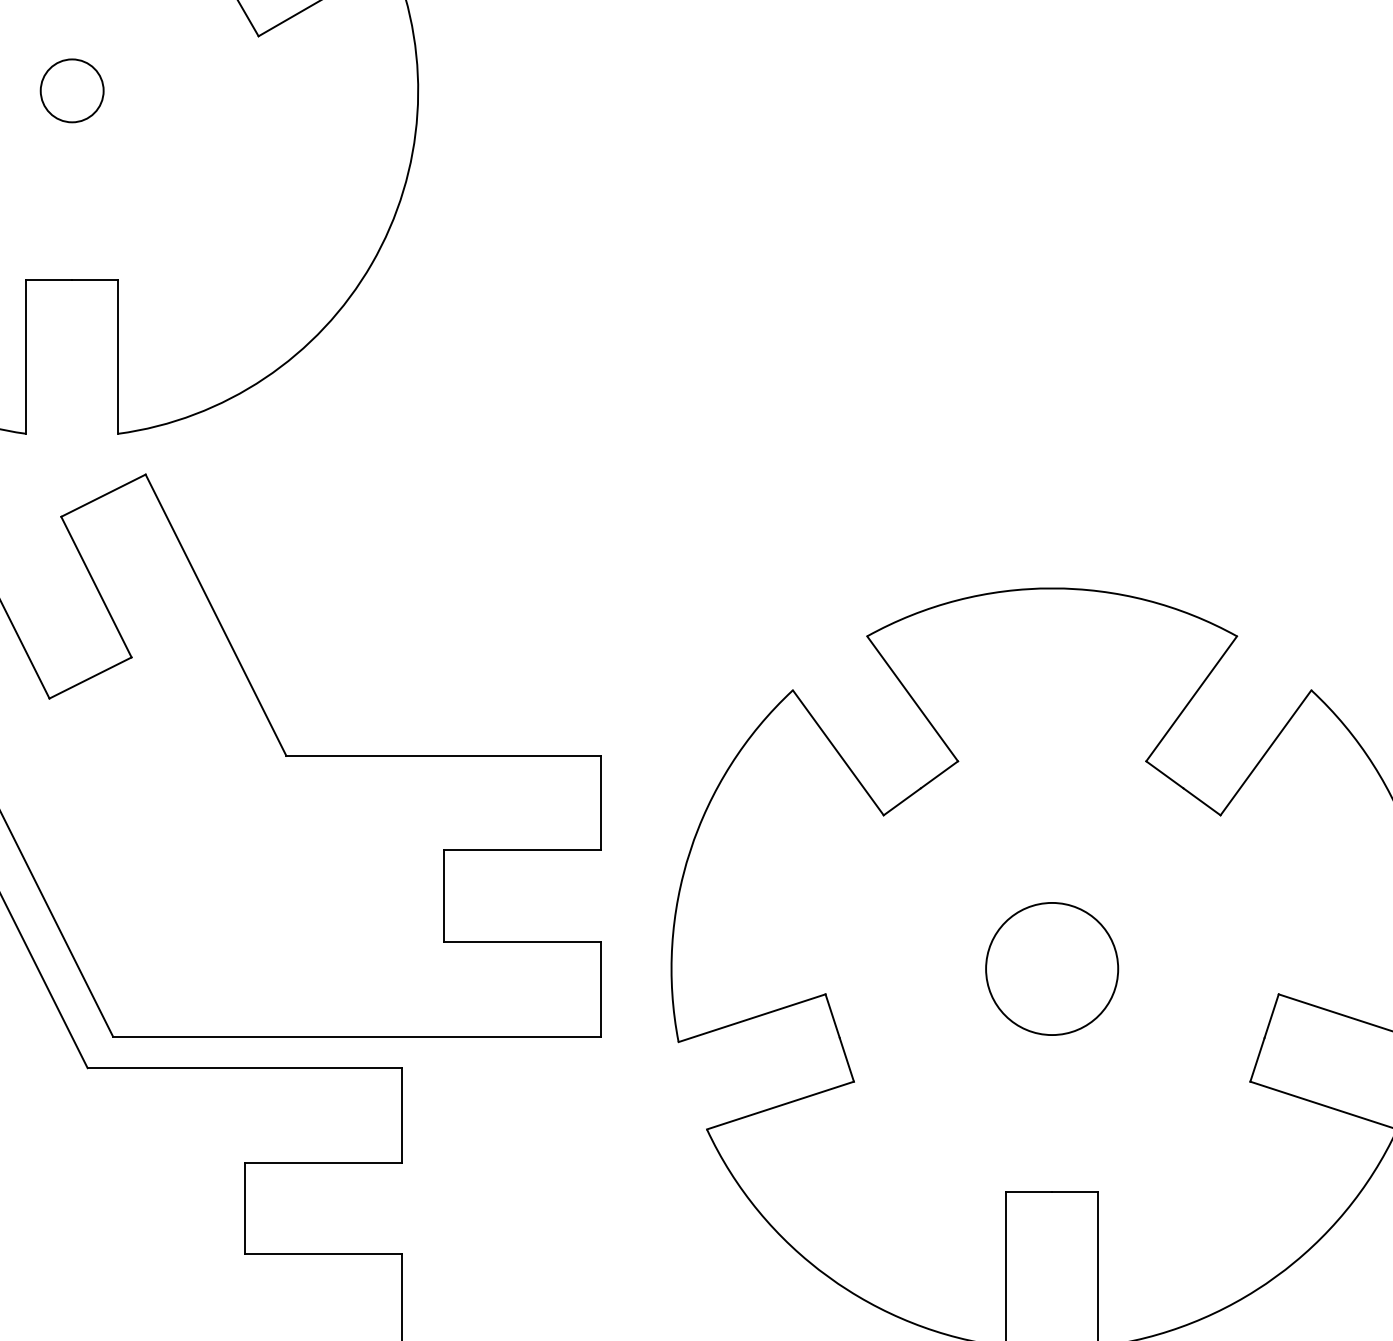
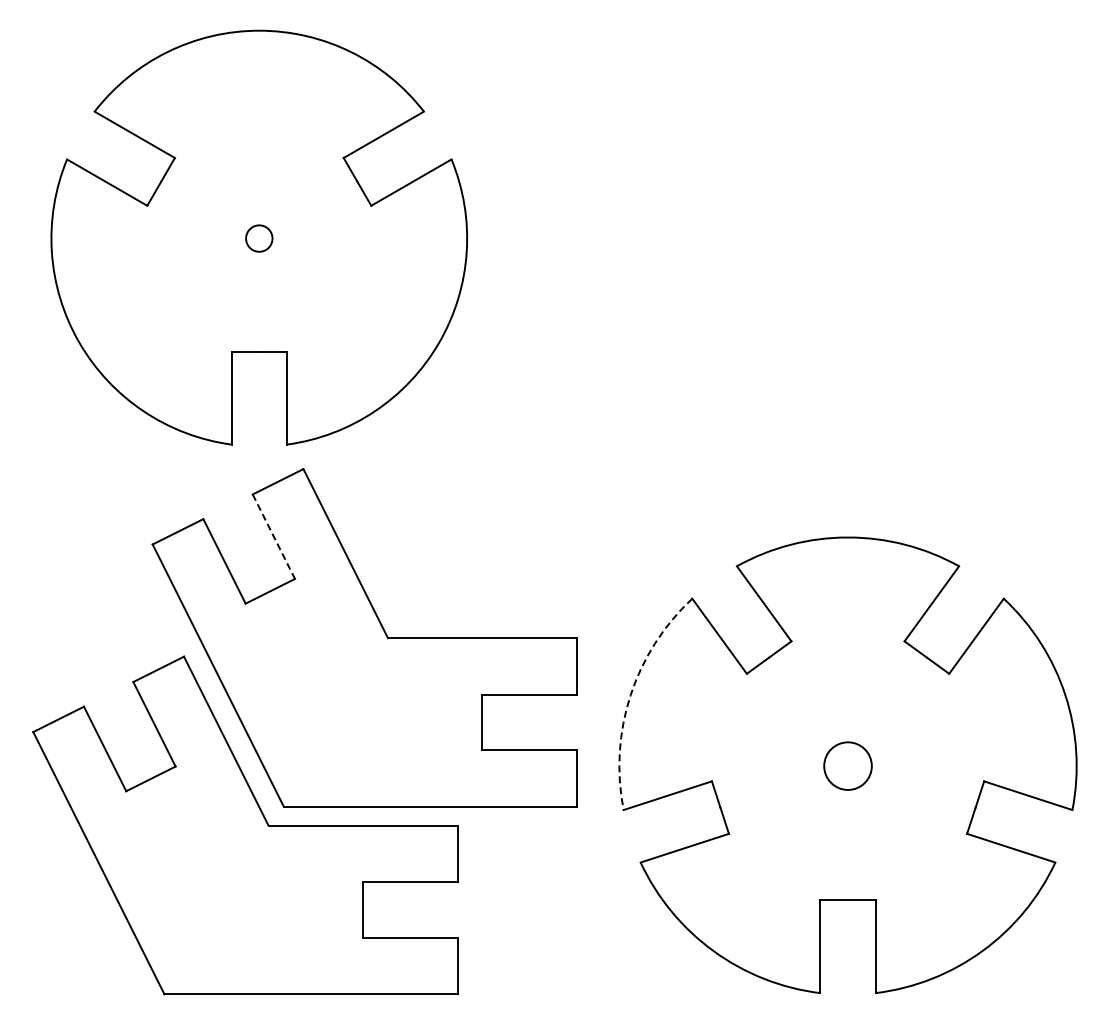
circle: (72, 90) -> (259, 238), size x0.7
line: (97, 588) -> (274, 537), solid -> dashed
arc: (690, 851) -> (630, 695), solid -> dashed
circle: (1051, 967) -> (847, 765), size x0.6

